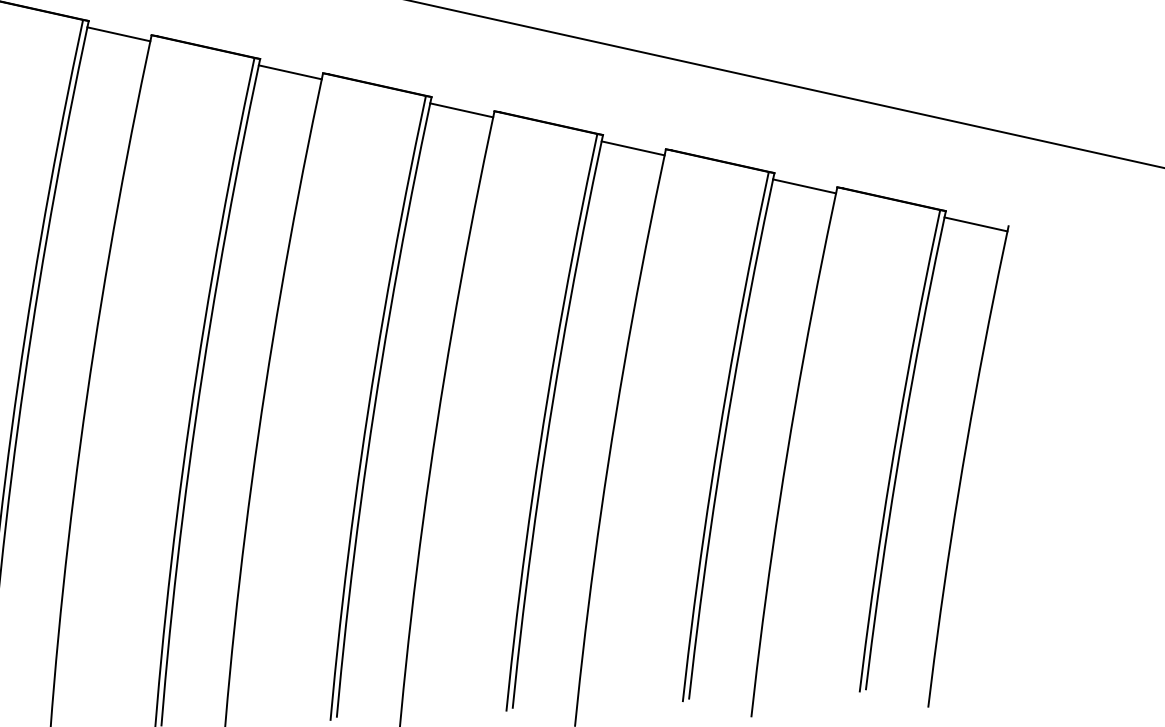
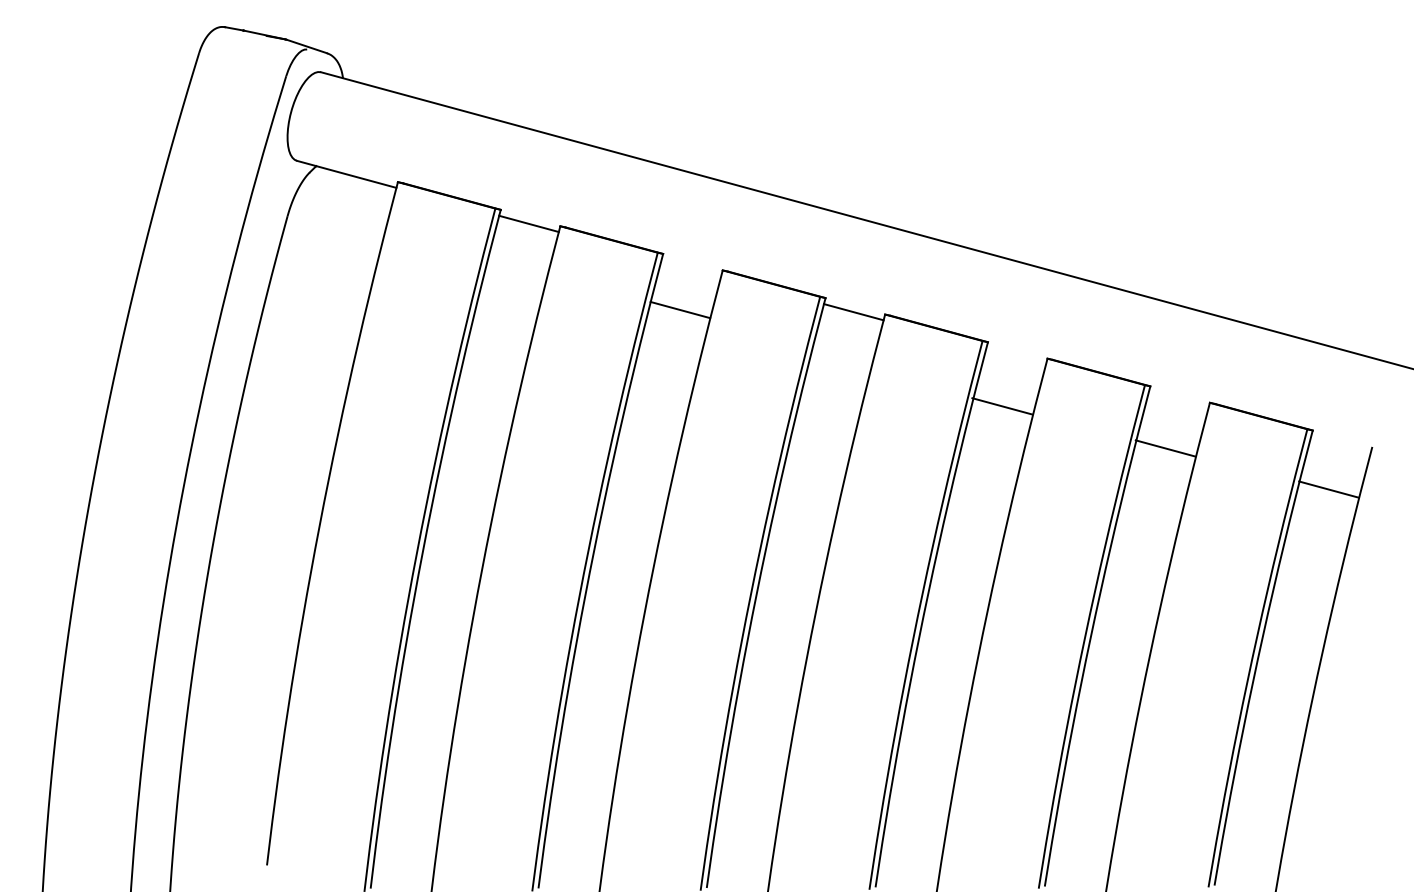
line: (290, 71) -> (680, 309), moved
line: (633, 148) -> (1002, 406), moved
line: (804, 186) -> (1165, 448), moved
line: (975, 224) -> (1328, 489), moved

